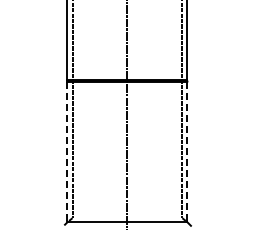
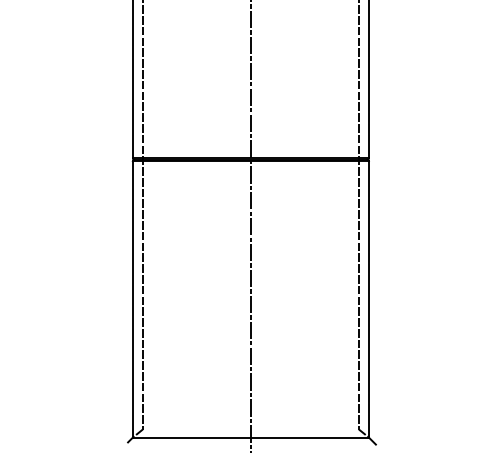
line: (67, 152) -> (132, 300), dashed -> solid
line: (187, 152) -> (369, 300), dashed -> solid

